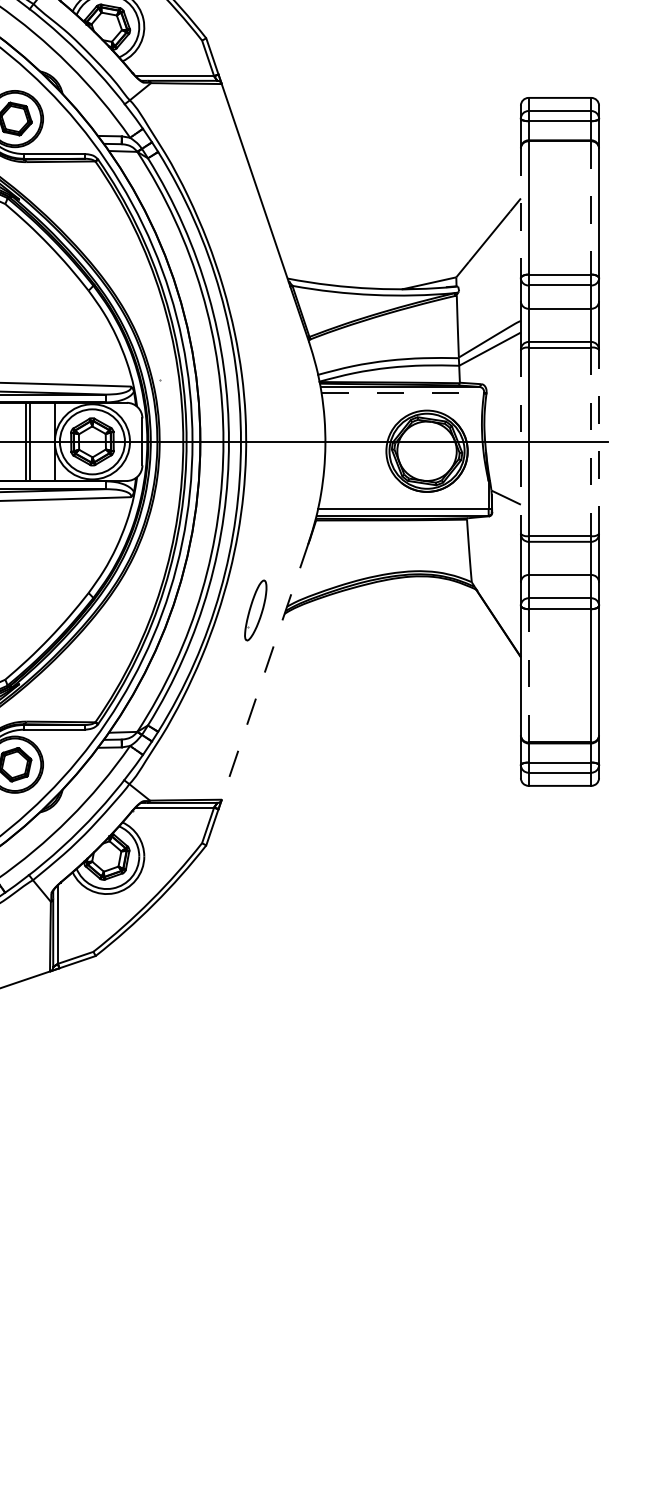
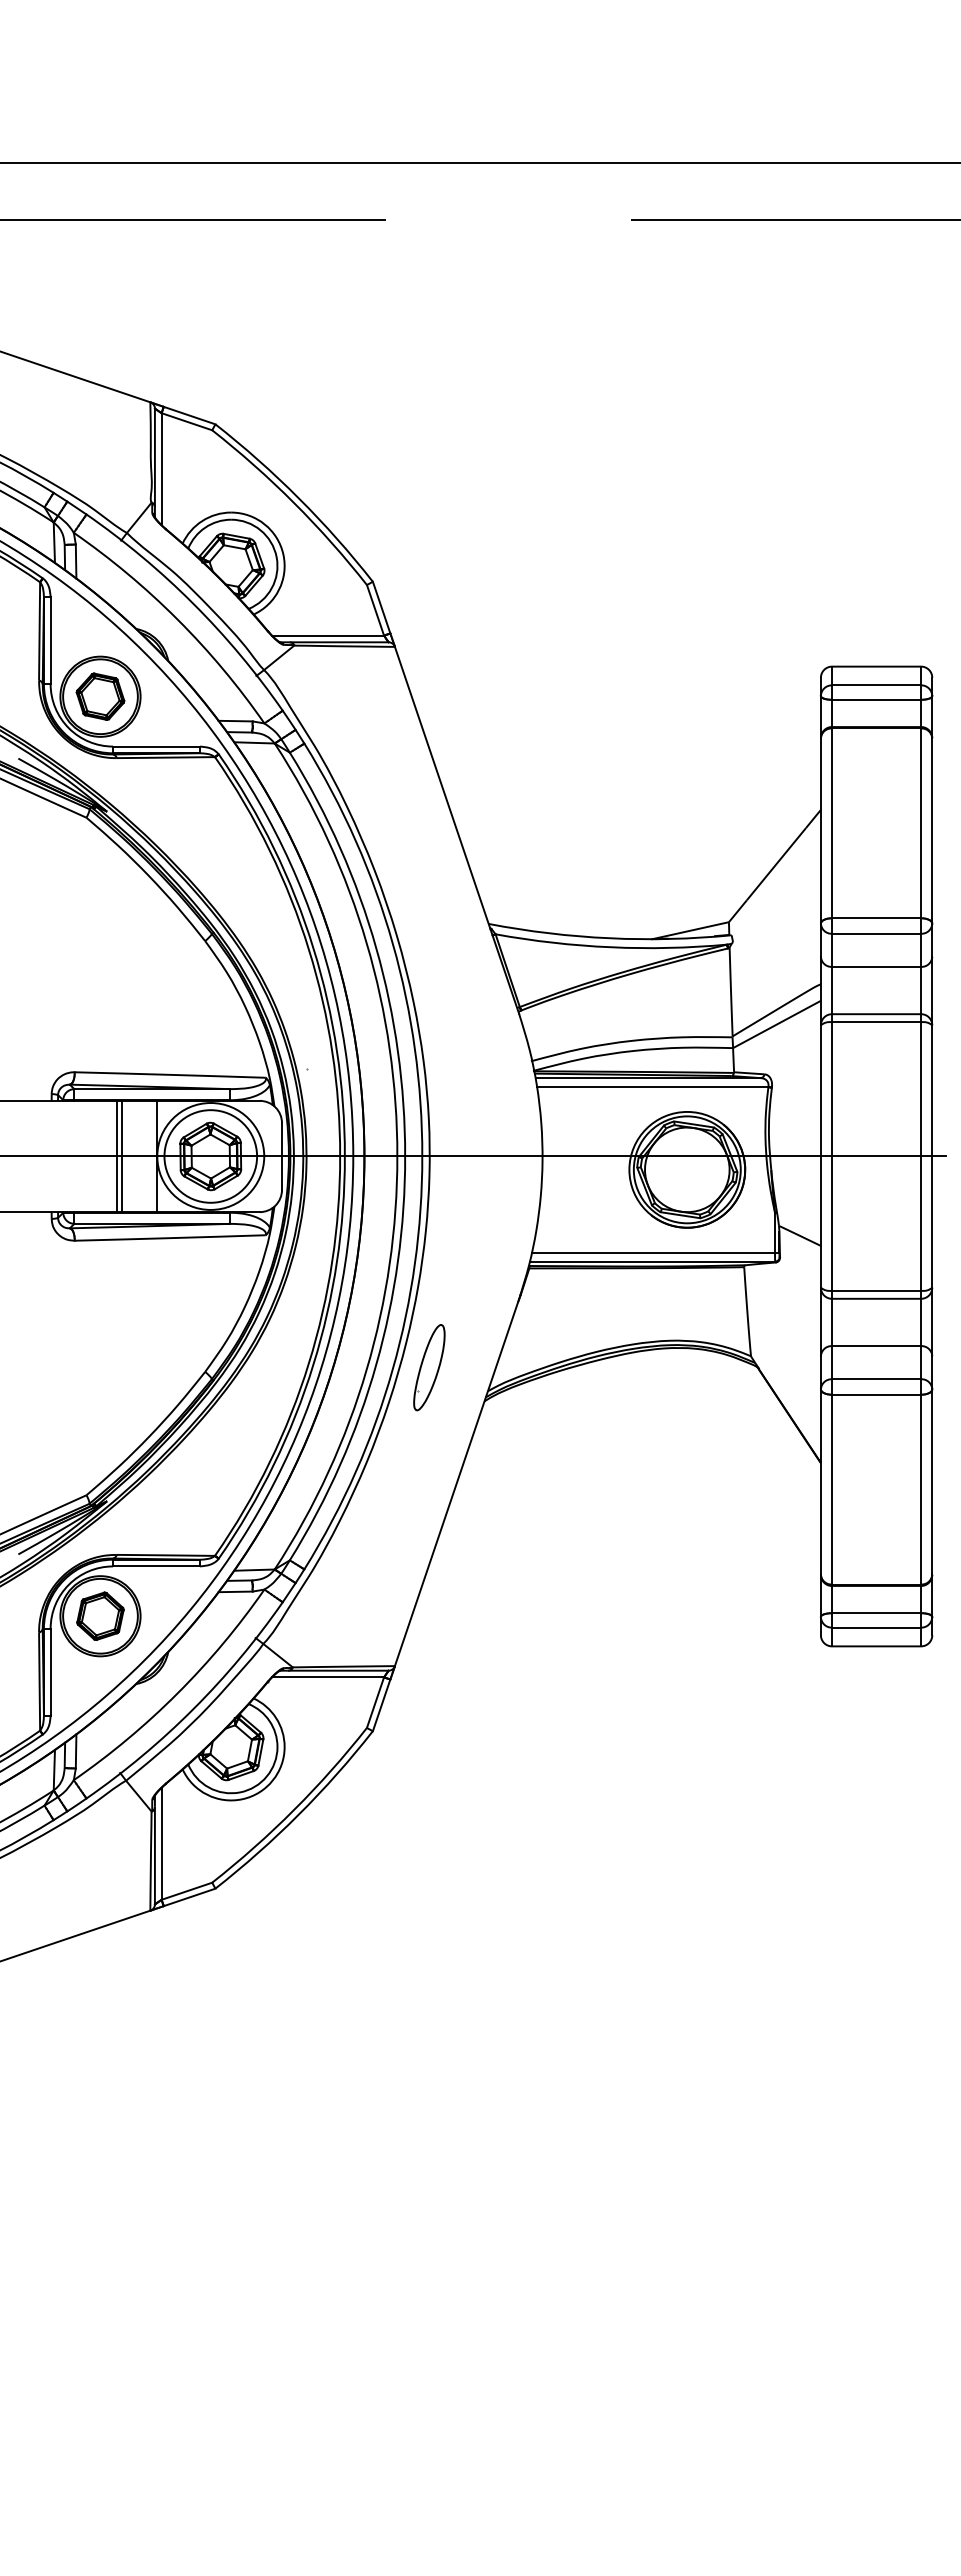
line: (591, 208) -> (921, 823), dashed -> solid
line: (520, 212) -> (820, 830), dashed -> solid
line: (402, 393) -> (652, 1087), dashed -> solid
line: (599, 441) -> (932, 1156), dashed -> solid
line: (520, 442) -> (820, 1157), dashed -> solid
line: (591, 442) -> (921, 1157), dashed -> solid
part: (255, 610) -> (429, 1367), moved
line: (265, 670) -> (457, 1482), dashed -> solid
line: (529, 675) -> (832, 1489), dashed -> solid

